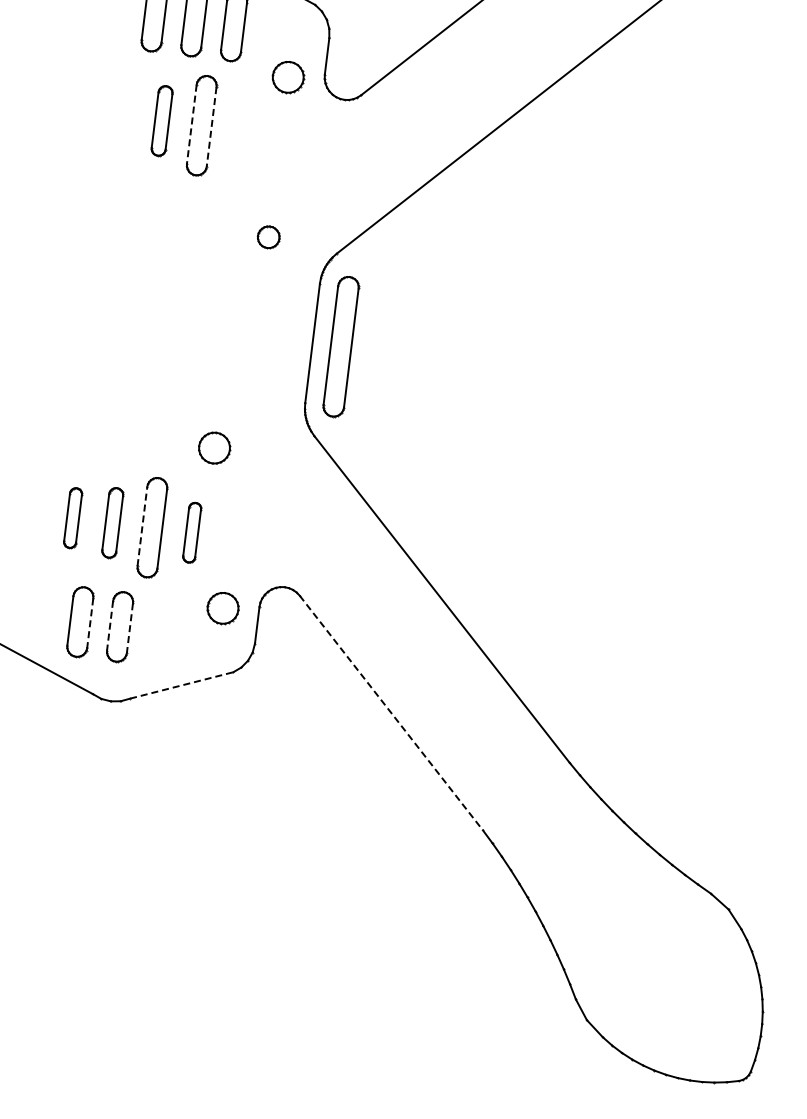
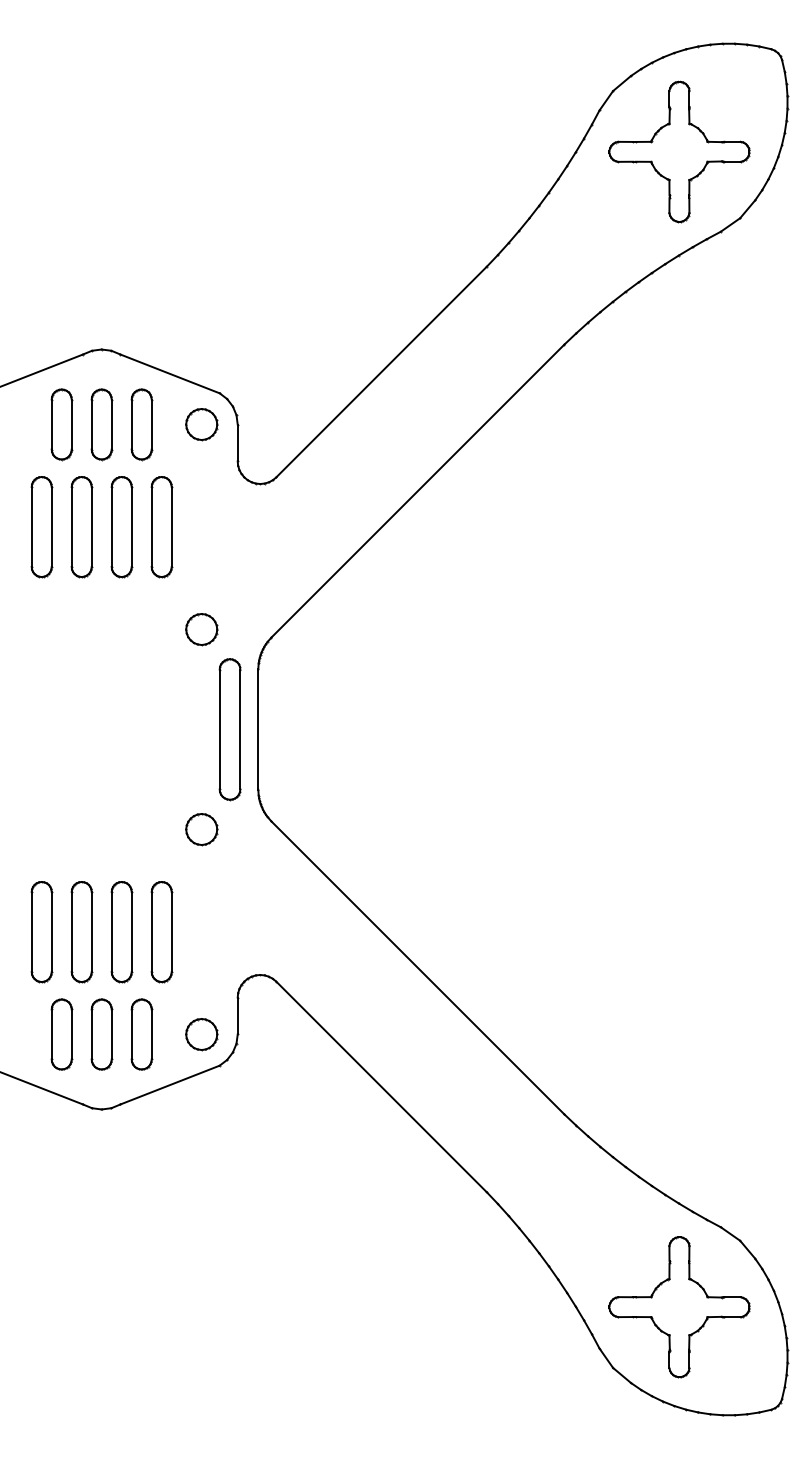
part: (288, 77) -> (201, 424), moved
part: (122, 116) -> (41, 527), added
part: (161, 121) -> (81, 527), size x1.43
line: (191, 124) -> (111, 527), dashed -> solid
line: (211, 127) -> (131, 527), dashed -> solid
part: (241, 130) -> (161, 527), added
part: (268, 237) -> (201, 629), size x1.43
part: (340, 346) -> (229, 729), moved
part: (214, 448) -> (201, 829), moved
part: (72, 518) -> (41, 932), size x1.67
part: (112, 523) -> (81, 932), size x1.43
line: (142, 525) -> (111, 931), dashed -> solid
part: (191, 532) -> (161, 932), size x1.67
part: (222, 608) -> (201, 1034), moved
line: (90, 623) -> (71, 1034), dashed -> solid
line: (109, 625) -> (91, 1034), dashed -> solid
line: (129, 628) -> (111, 1034), dashed -> solid
part: (159, 631) -> (141, 1034), added
line: (182, 684) -> (170, 1084), dashed -> solid
line: (391, 712) -> (381, 1086), dashed -> solid
part: (660, 968) -> (679, 1307), added

